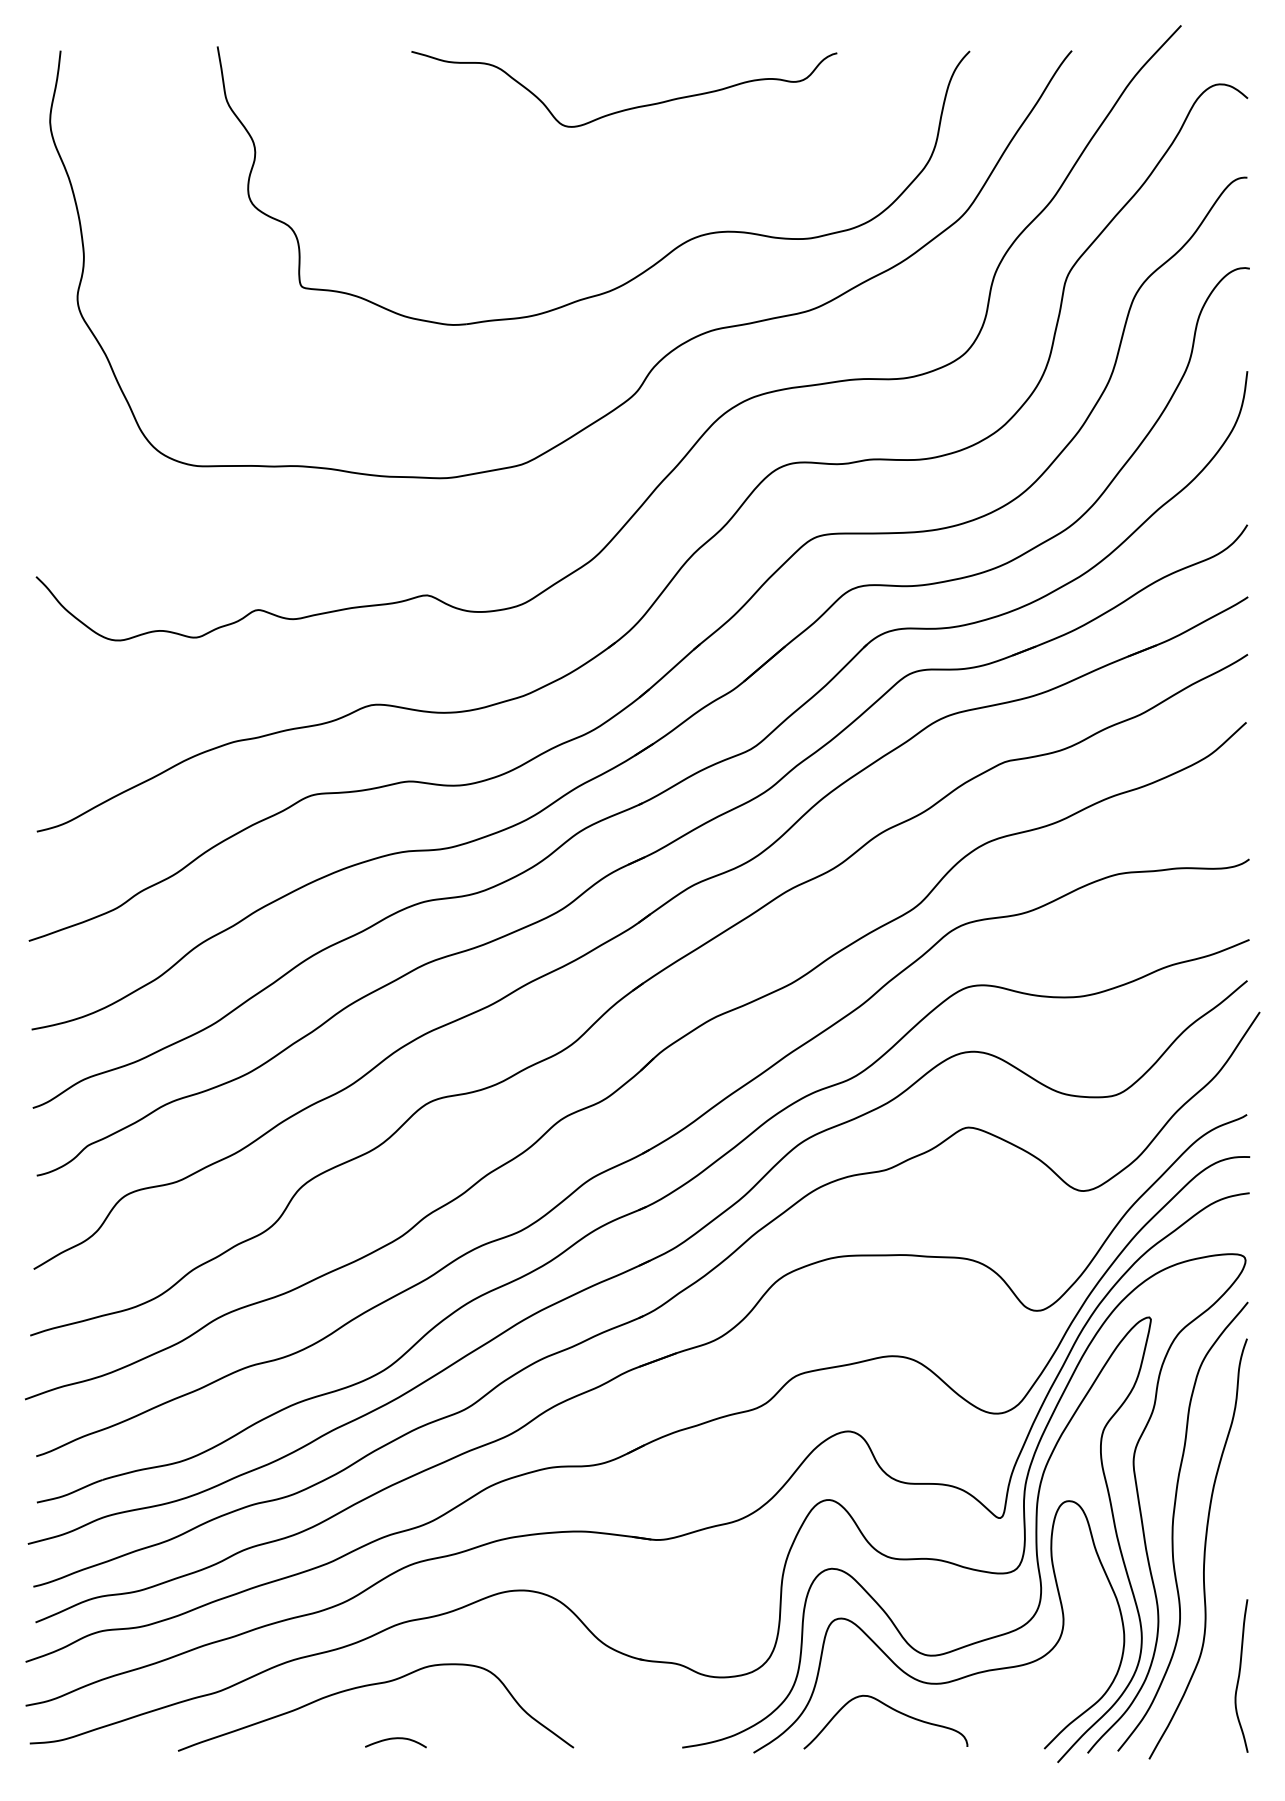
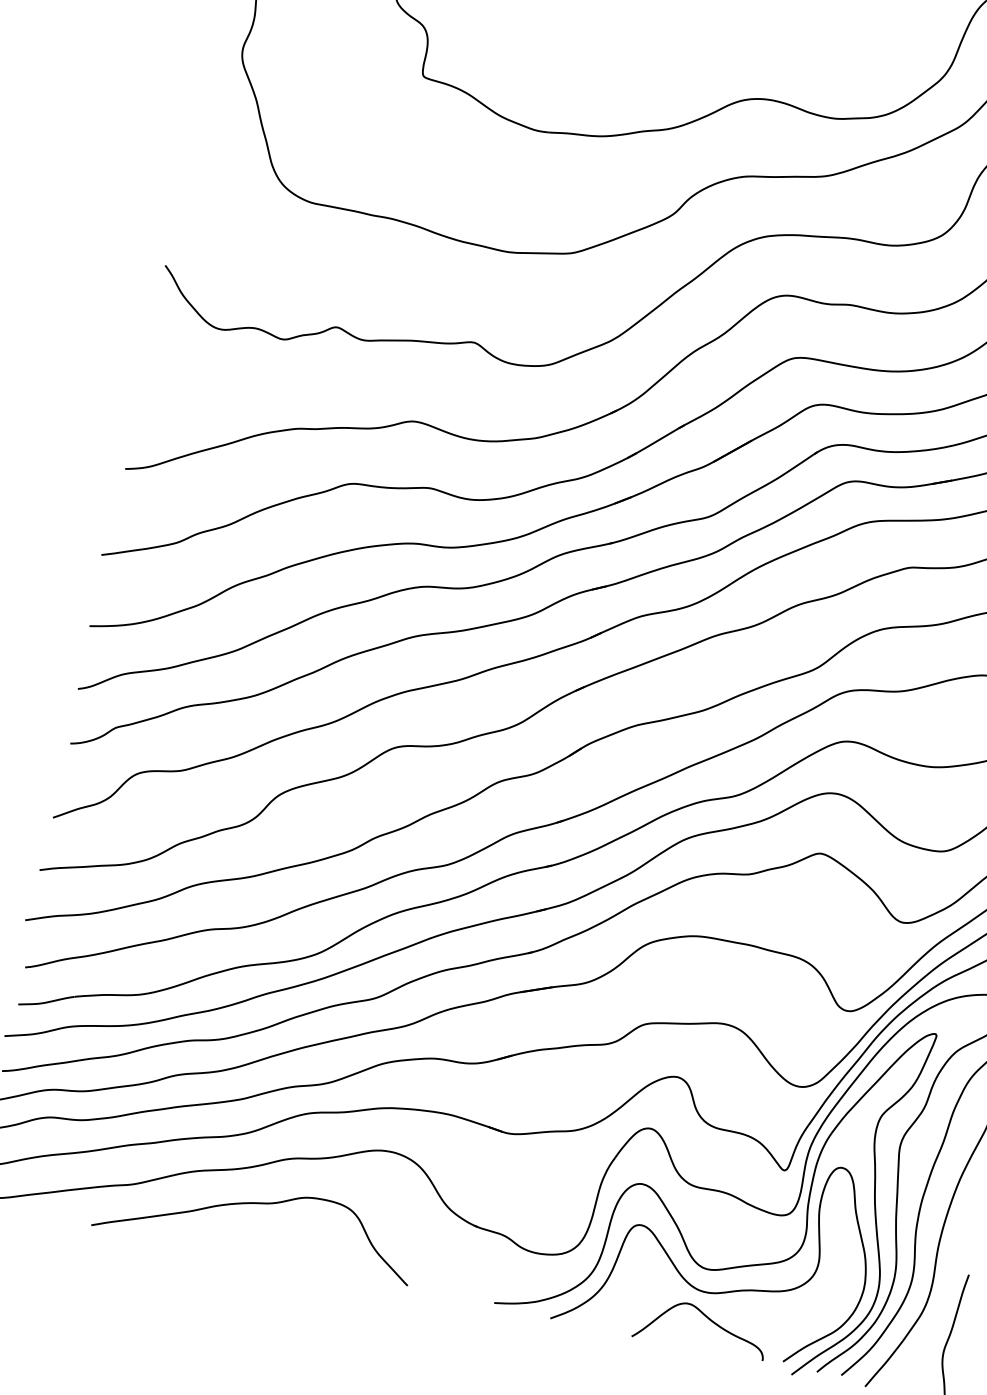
curve: (891, 1709) -> (707, 1318), moved
curve: (395, 1739) -> (266, 1250), removed

